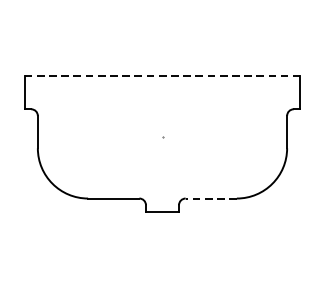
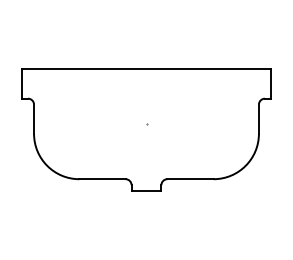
line: (162, 75) -> (146, 68), dashed -> solid
line: (210, 198) -> (189, 179), dashed -> solid

